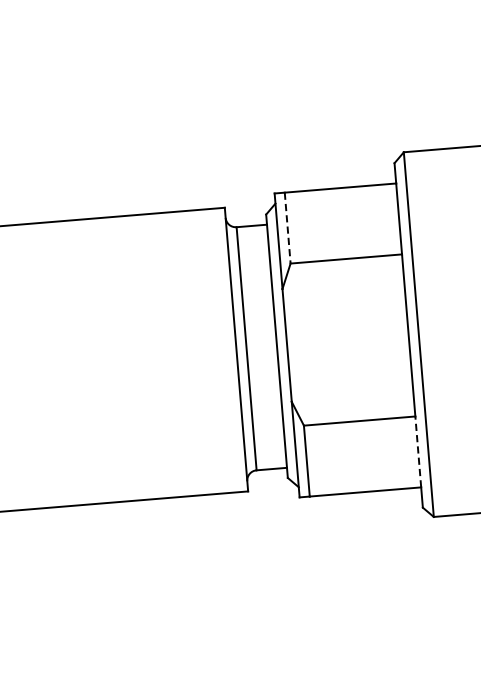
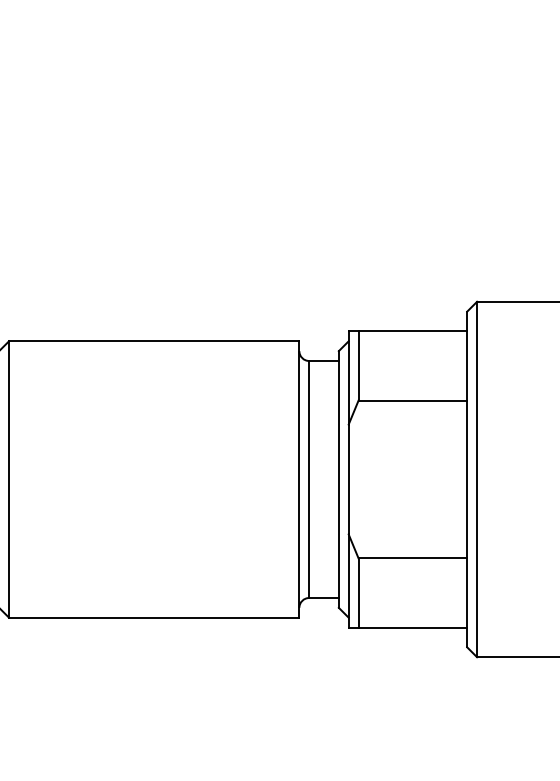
line: (287, 227) -> (358, 365), dashed -> solid
line: (418, 452) -> (467, 593), dashed -> solid

